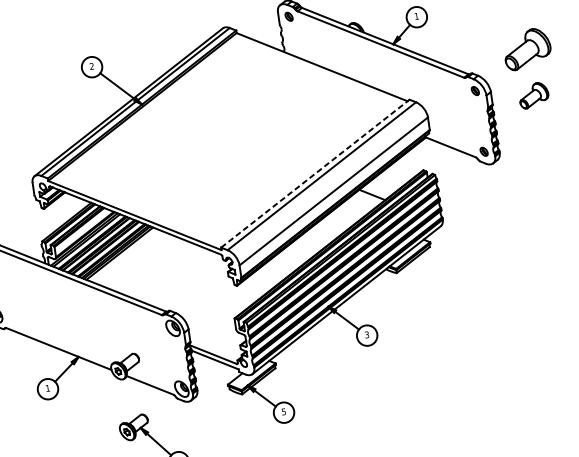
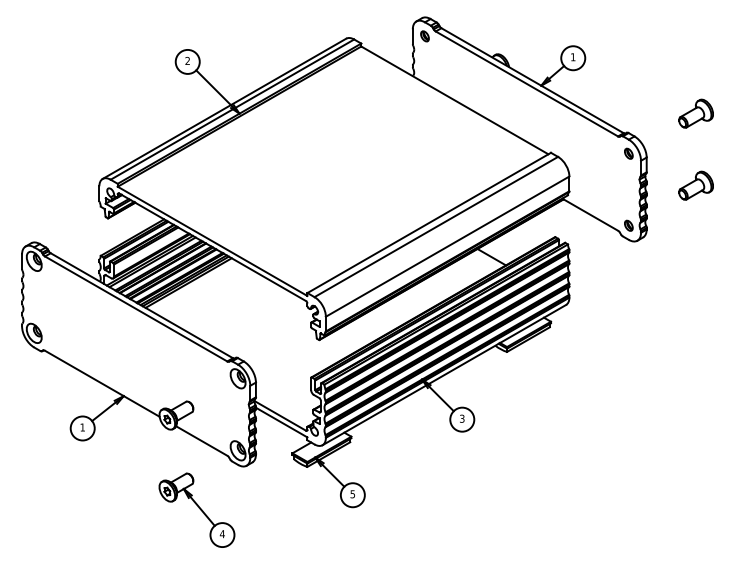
part: (526, 48) -> (695, 113), size x0.62
part: (533, 95) -> (695, 185), moved
line: (315, 173) -> (429, 222), dashed -> solid

